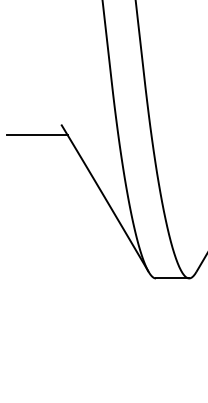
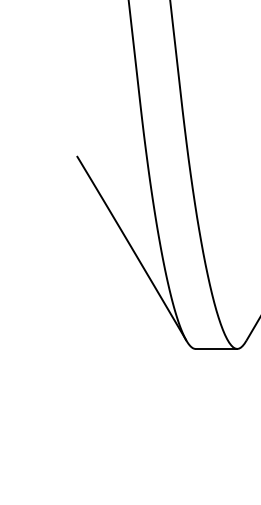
line: (36, 135) -> (45, 169), removed

